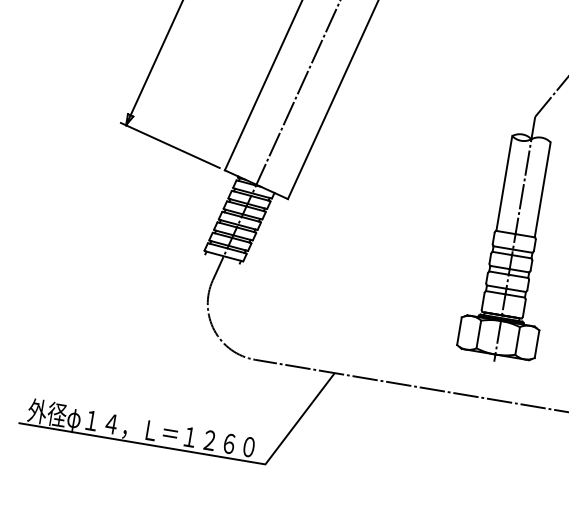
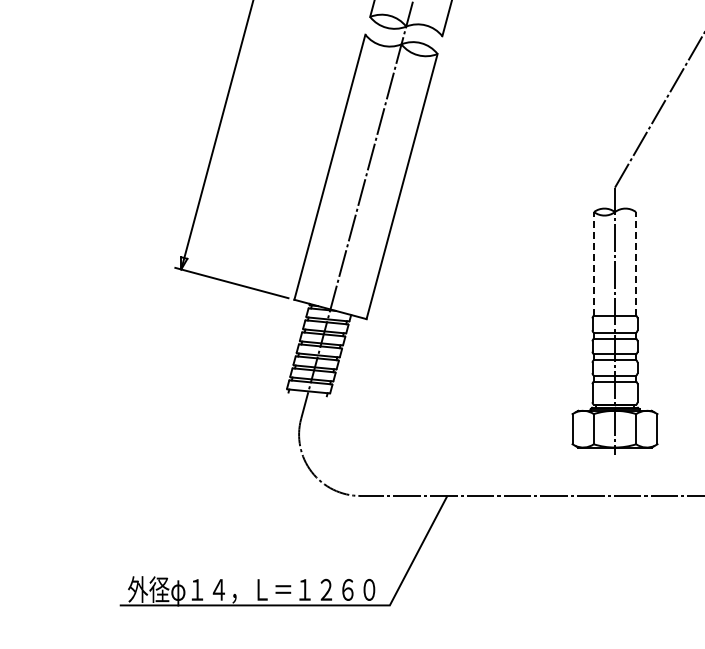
line: (504, 183) -> (594, 263), solid -> dashed
line: (543, 189) -> (636, 263), solid -> dashed

